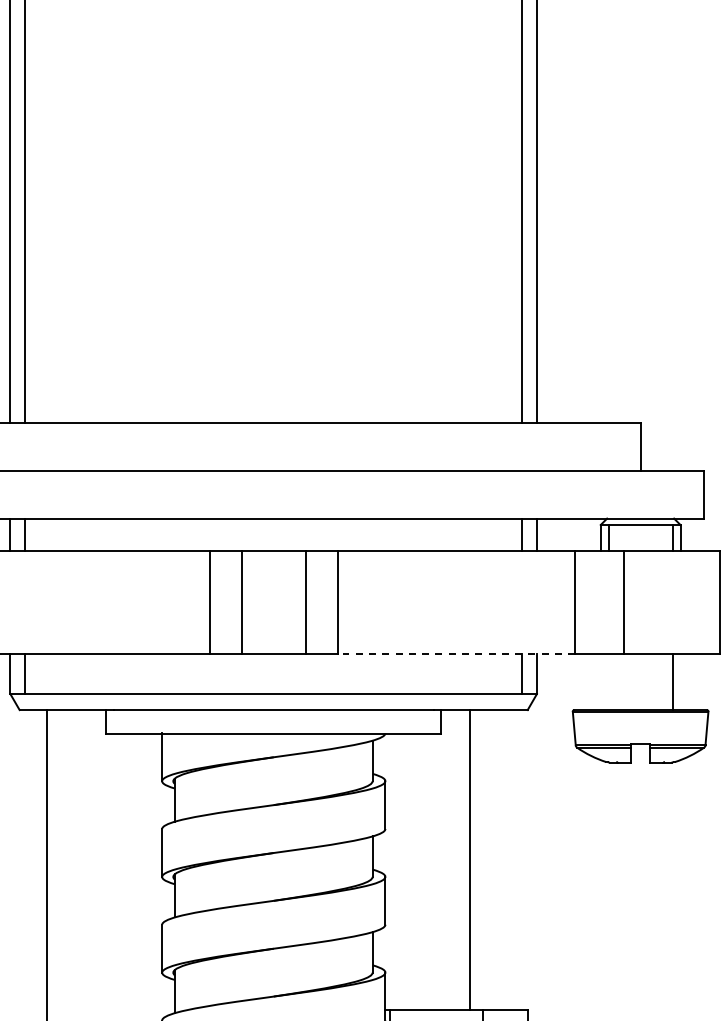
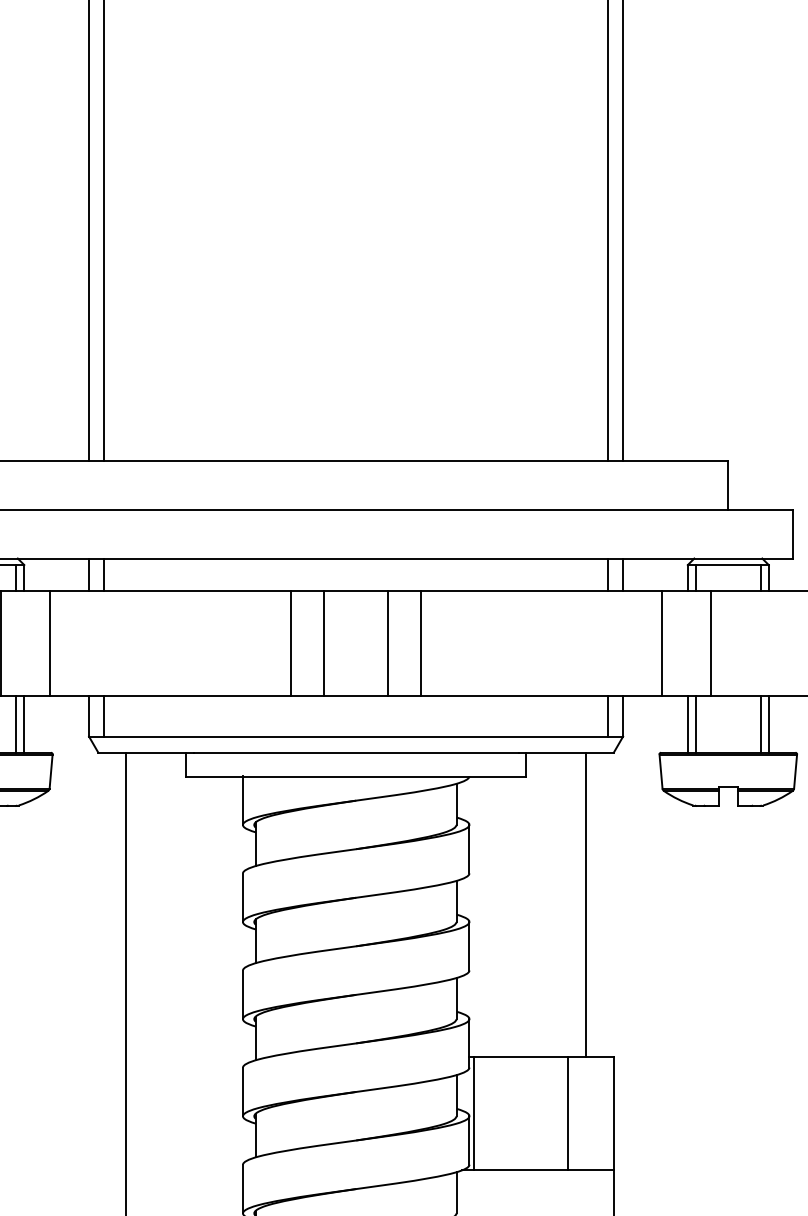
line: (456, 654) -> (541, 696), dashed -> solid
line: (600, 682) -> (687, 724), added
line: (608, 682) -> (695, 724), added
line: (680, 682) -> (768, 724), added
line: (469, 859) -> (585, 904), moved

